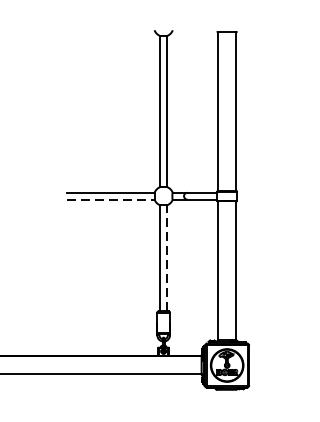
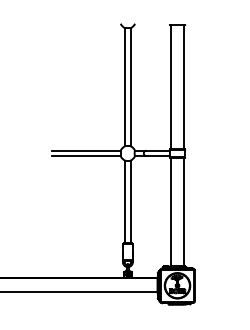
line: (112, 200) -> (87, 156), dashed -> solid
line: (167, 257) -> (130, 201), dashed -> solid

